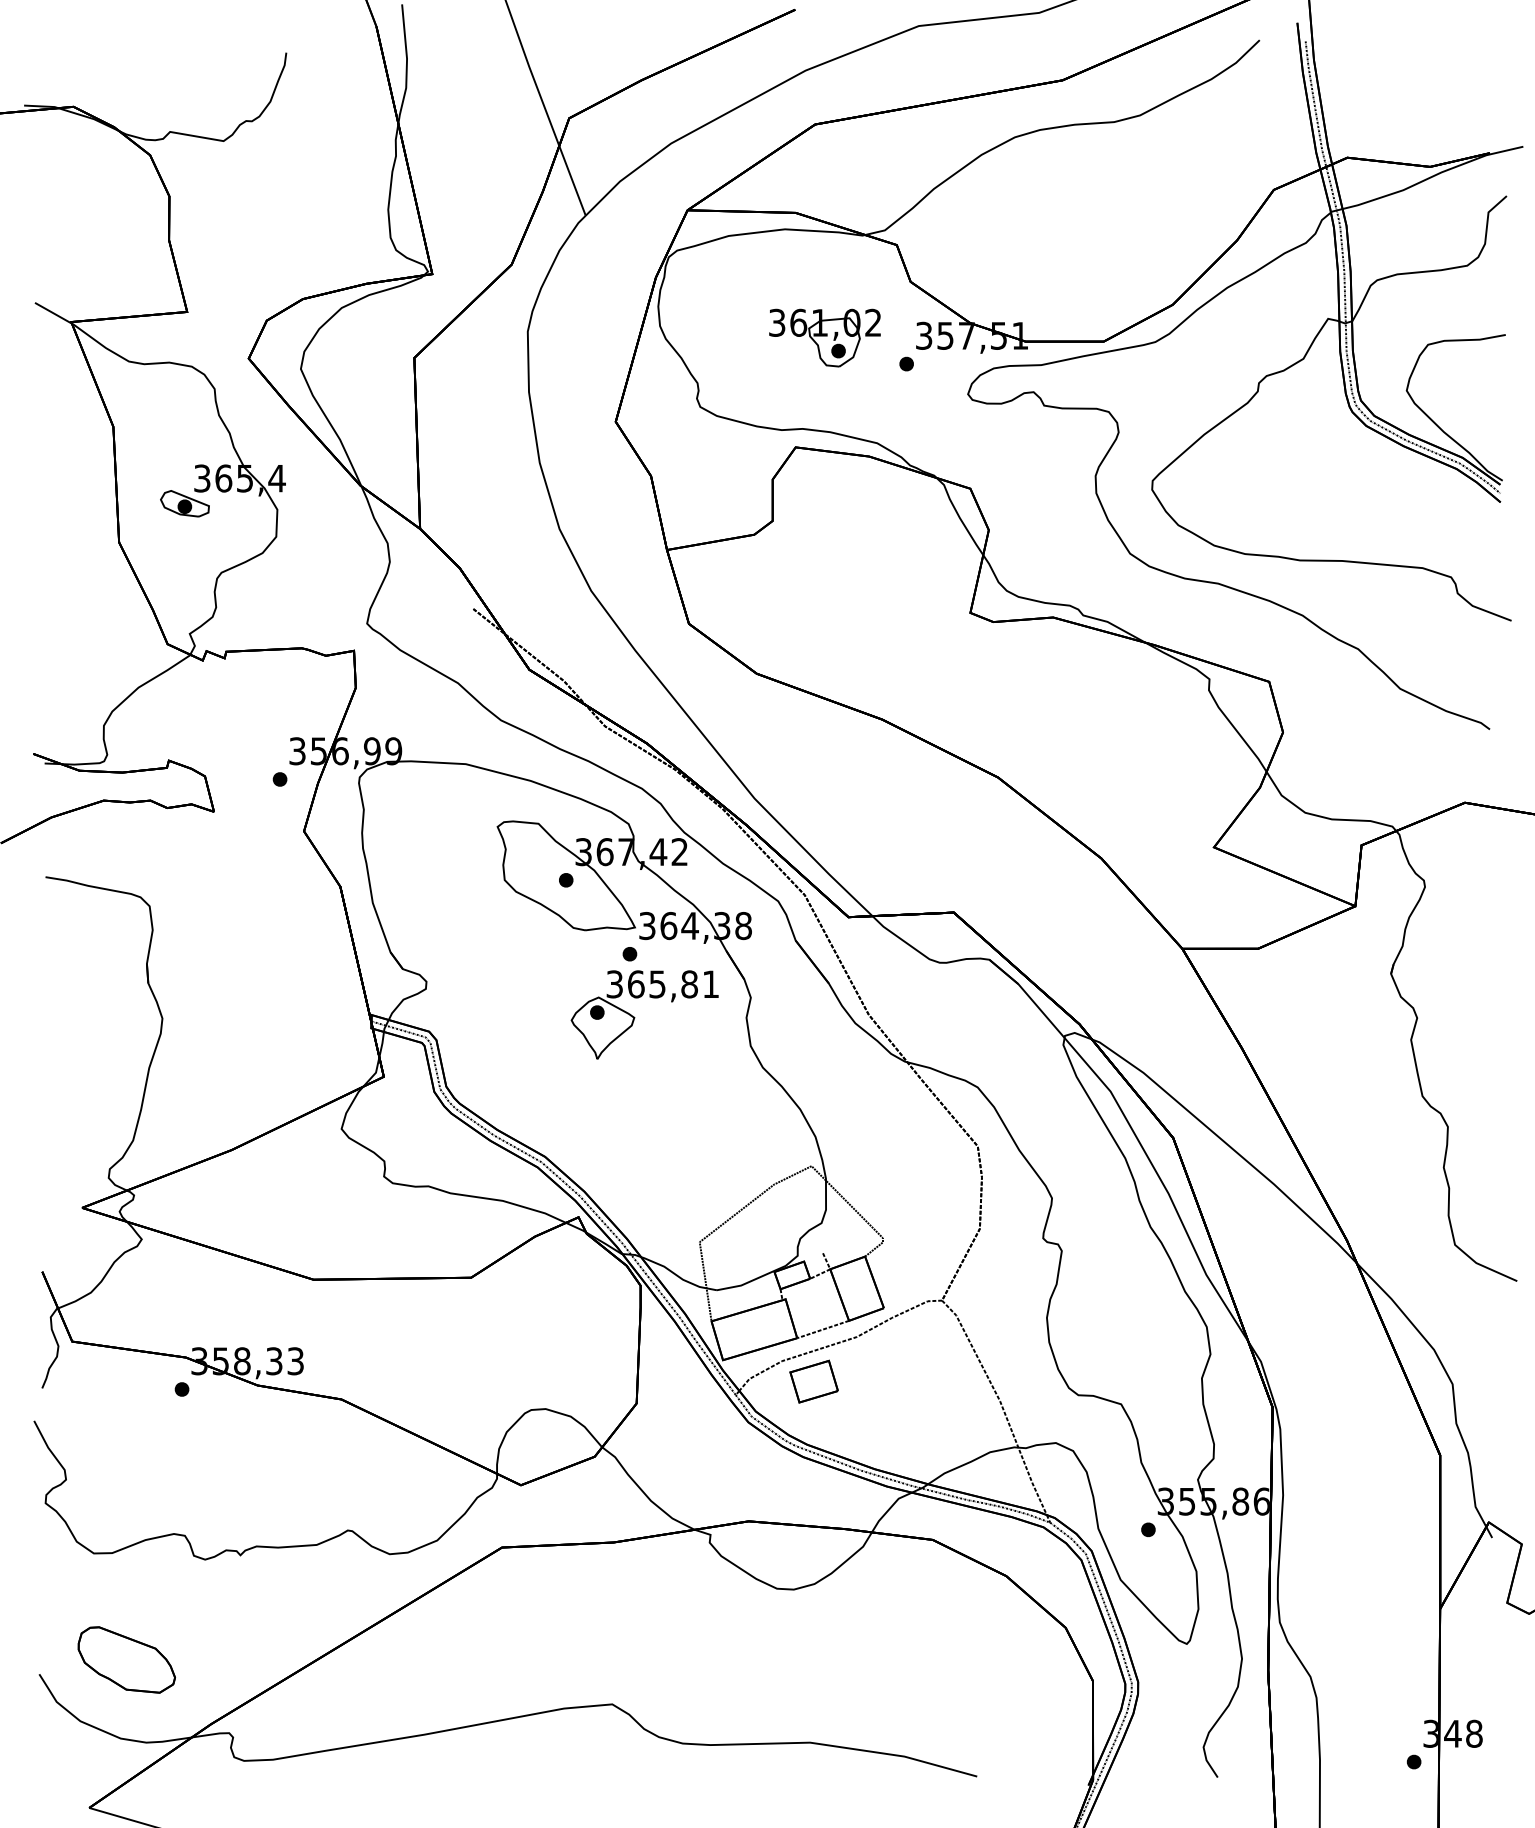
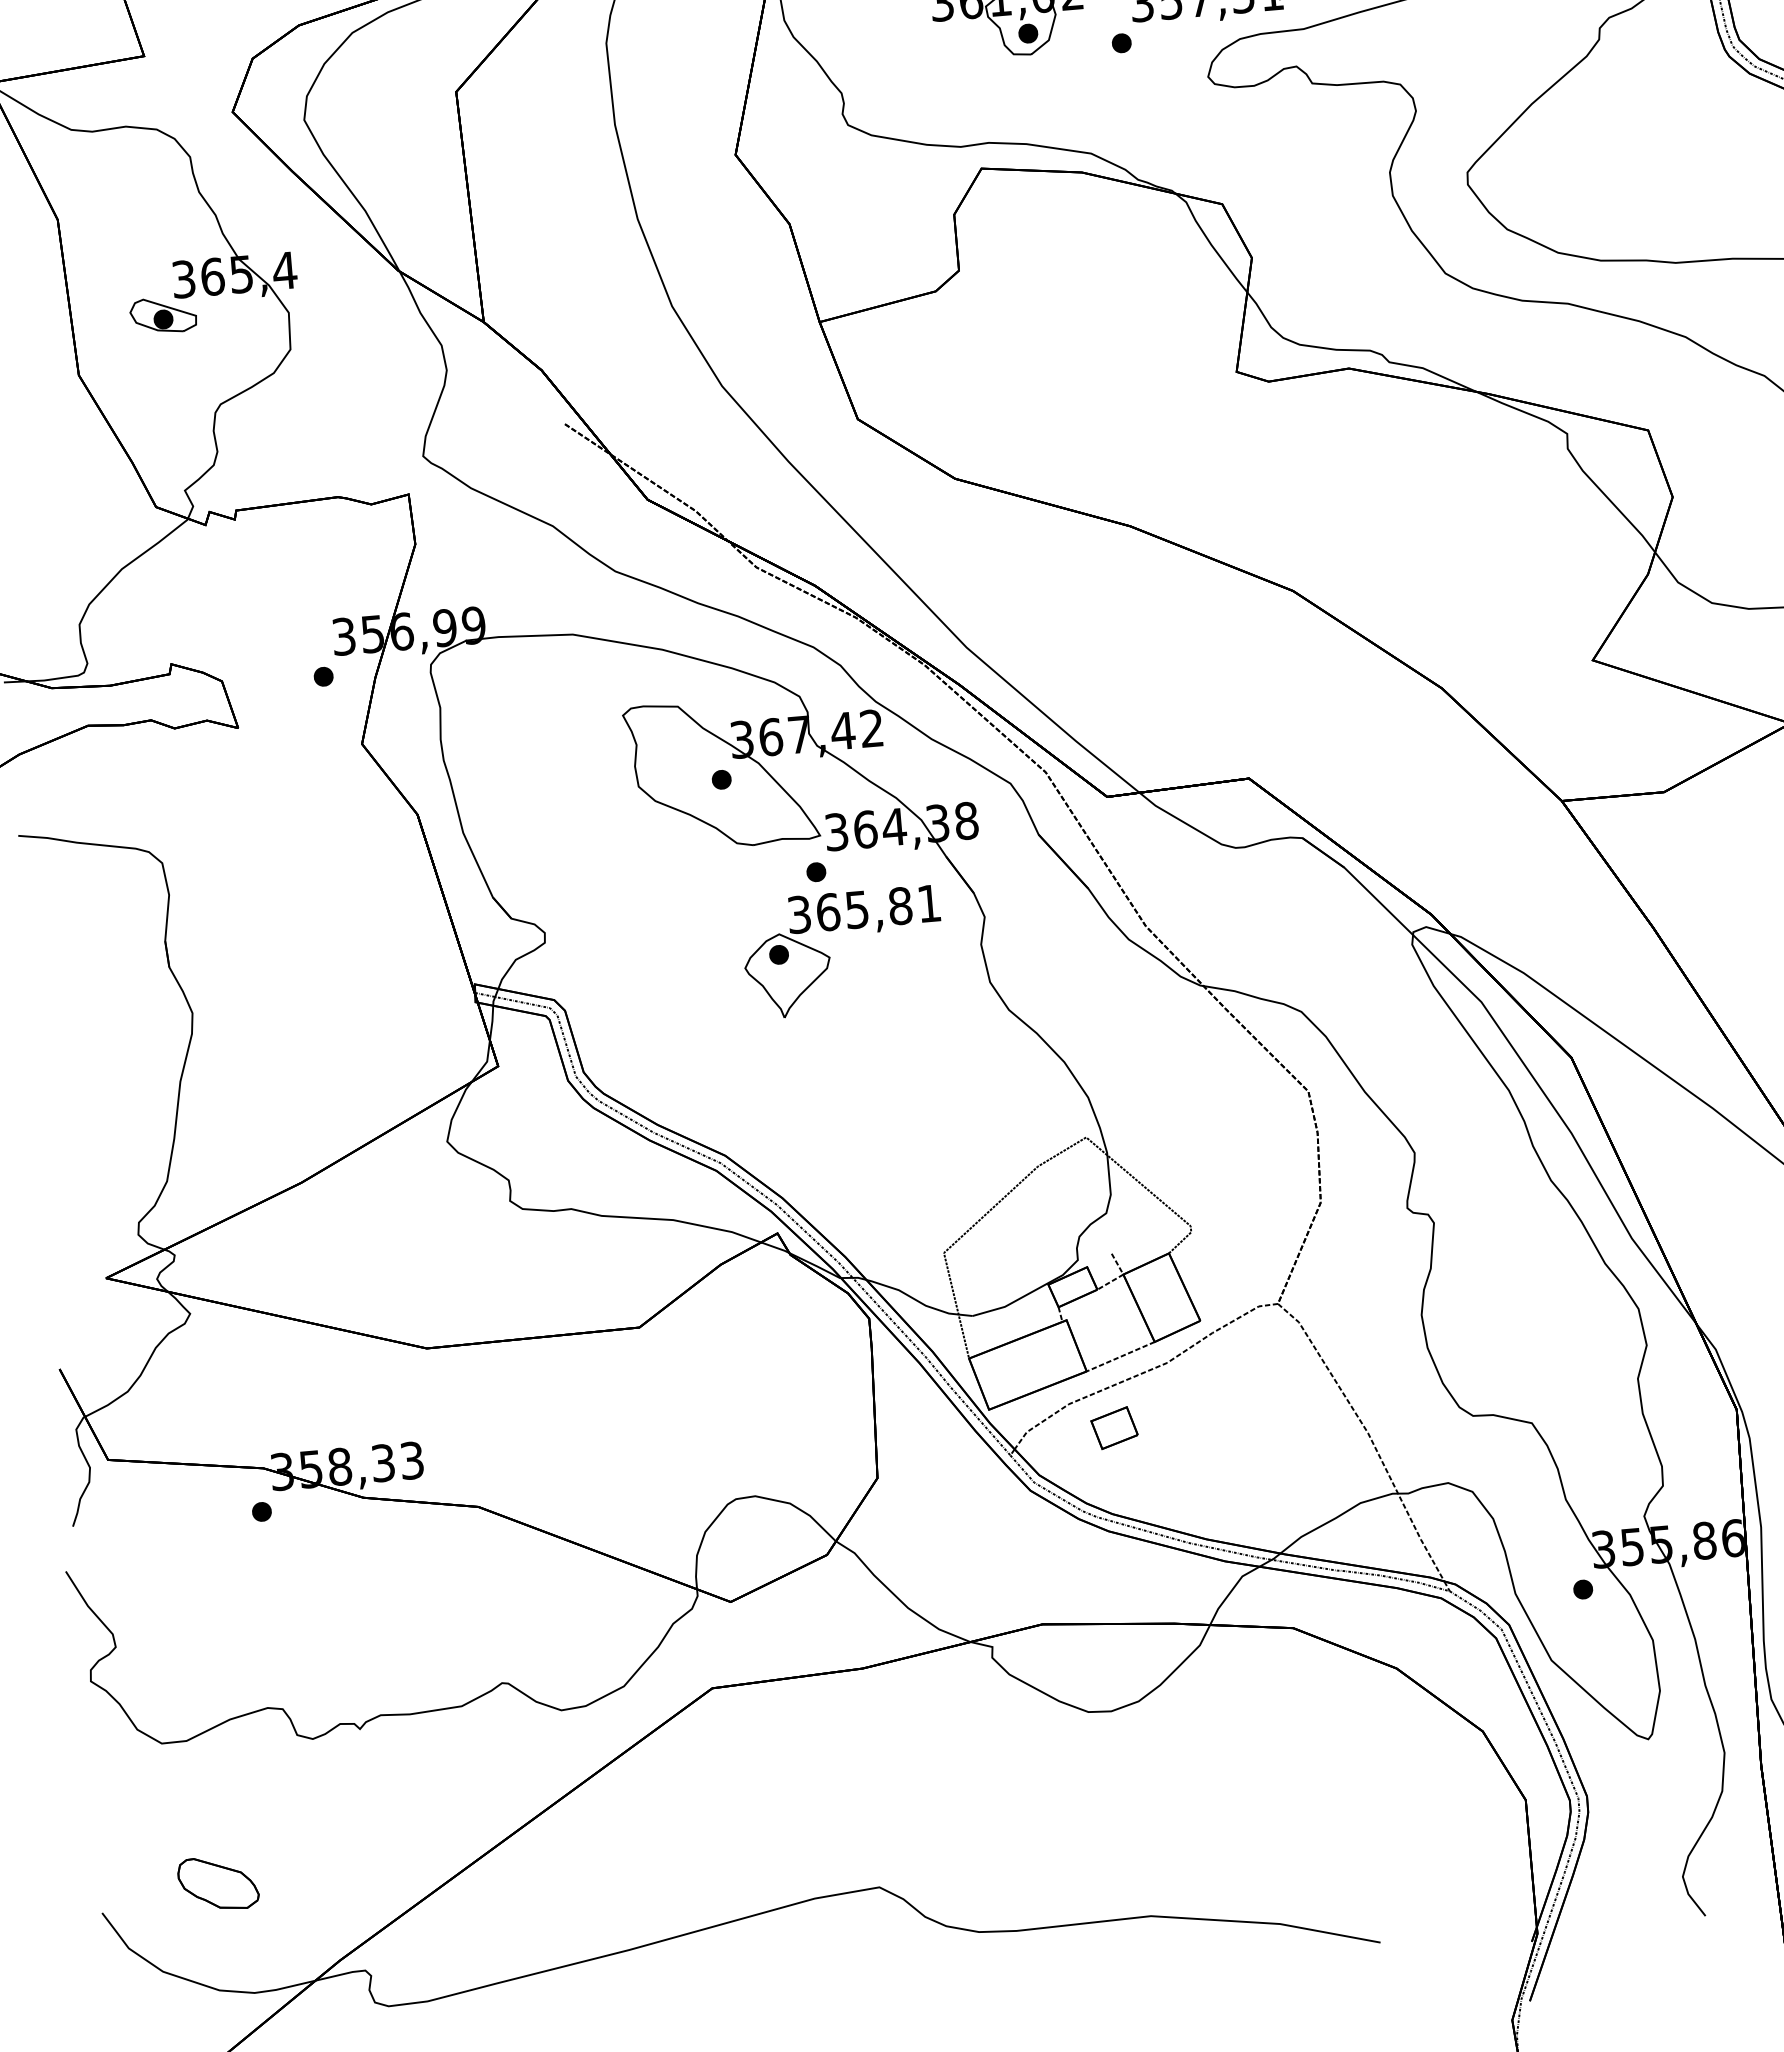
part: (813, 1381) -> (1113, 1428), size x0.7
part: (126, 1659) -> (218, 1882), size x0.6

